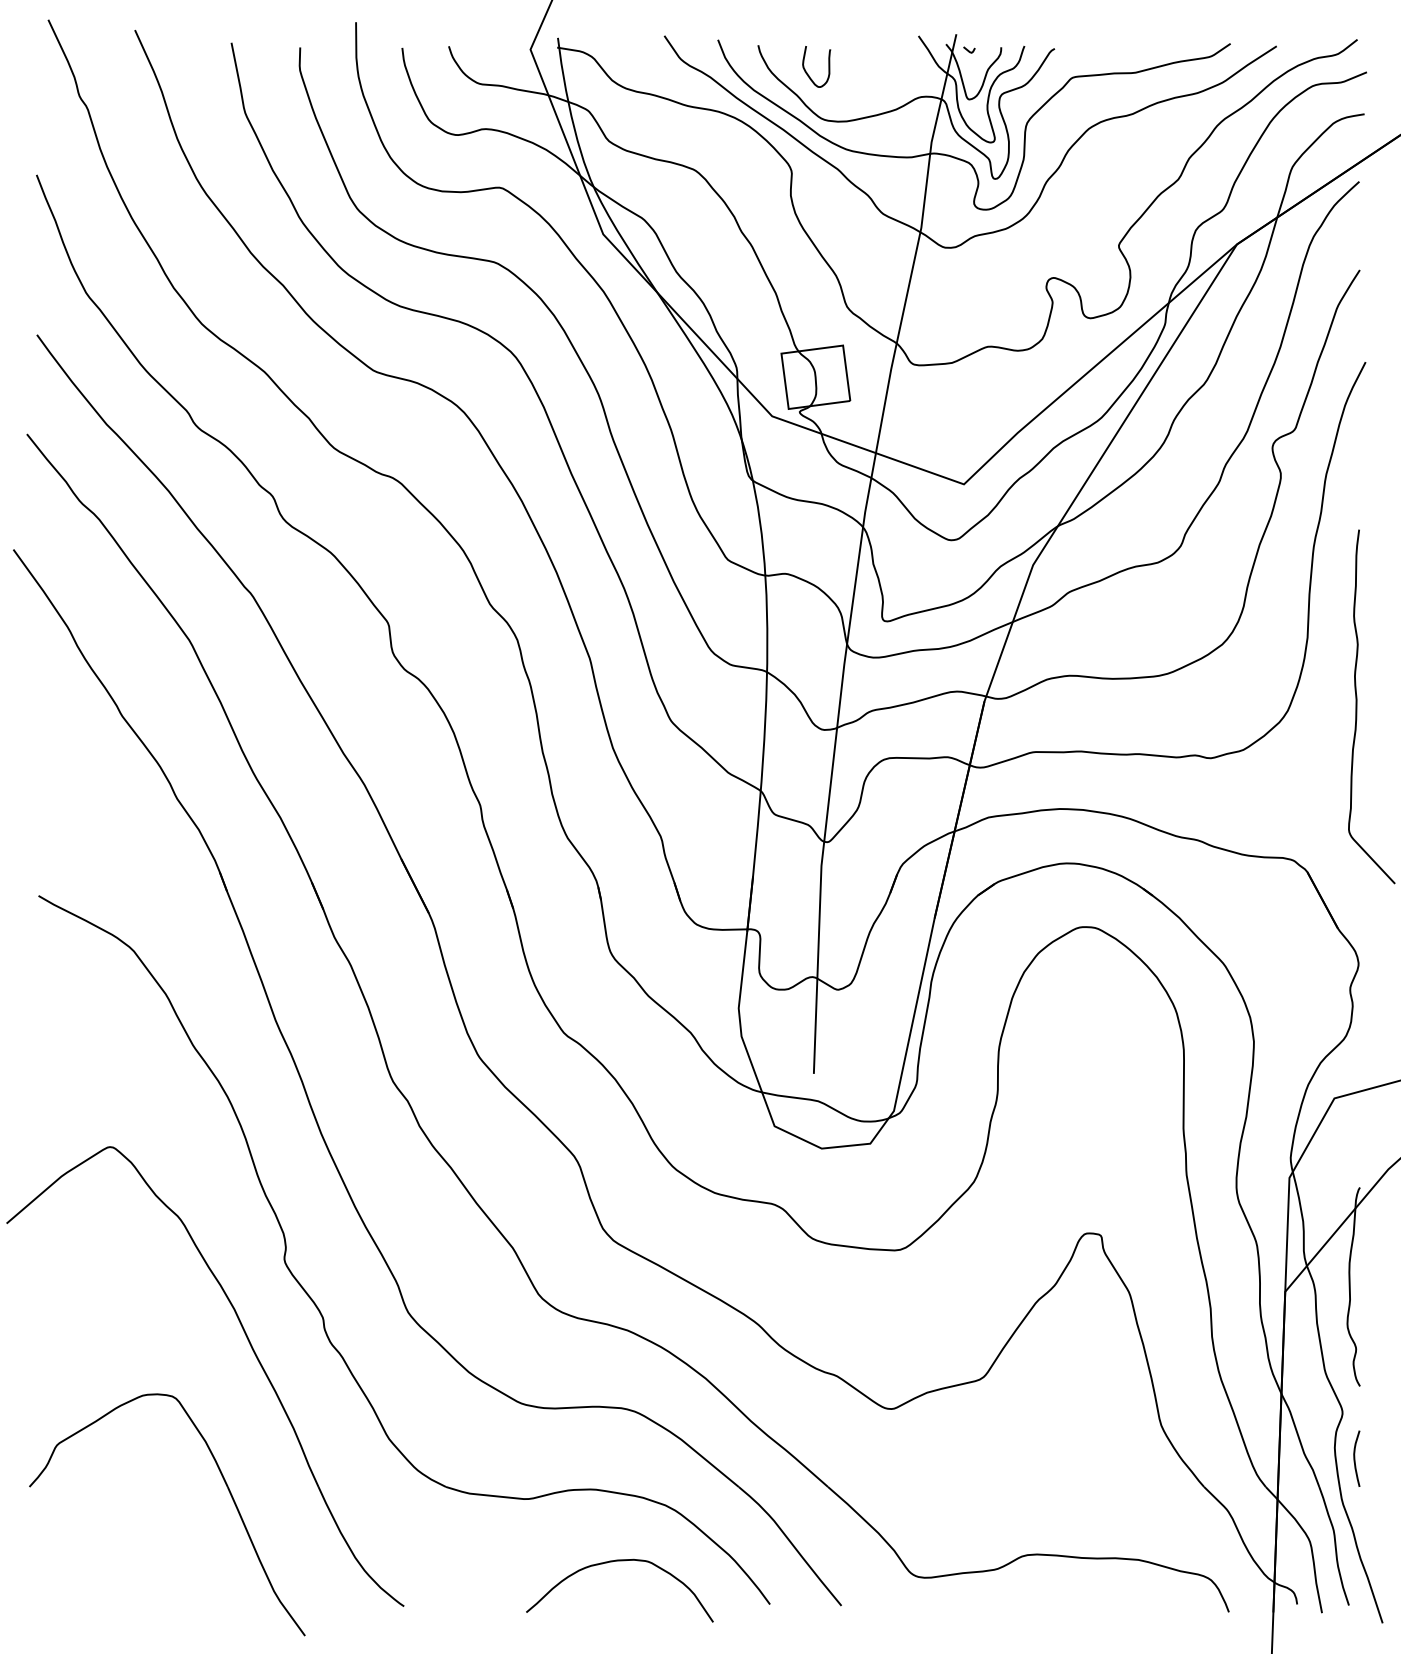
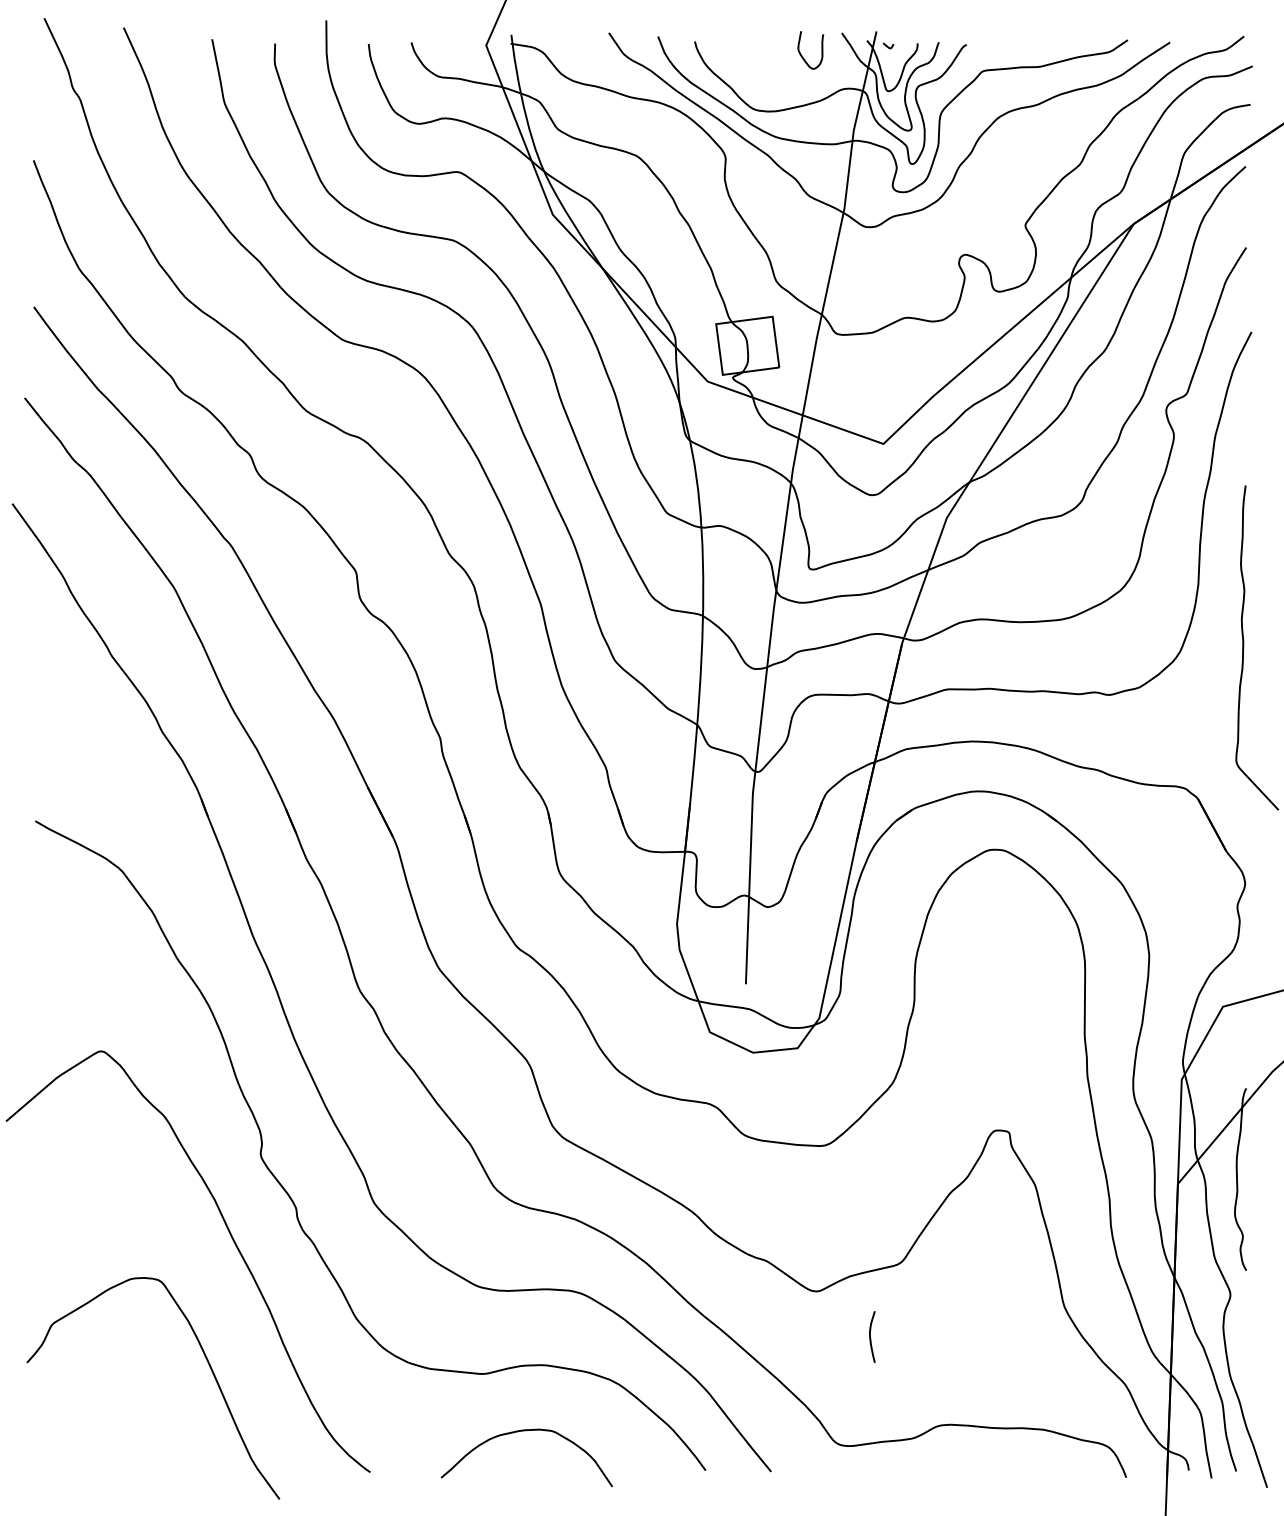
curve: (807, 72) -> (802, 55), moved
curve: (1355, 1458) -> (871, 1336), moved
curve: (612, 1562) -> (520, 1432), moved

